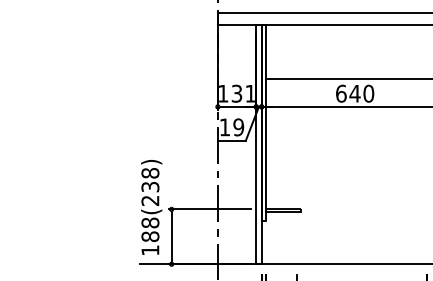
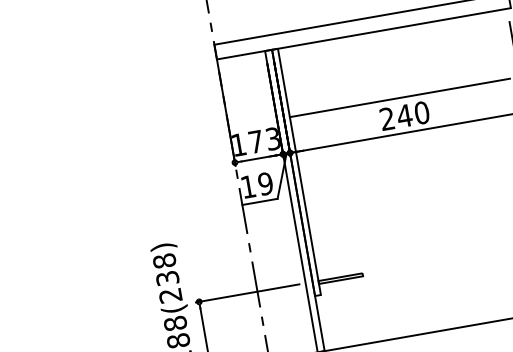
text: (242, 93) -> (262, 140), 131 -> 173
text: (341, 93) -> (387, 118), 640 -> 240

